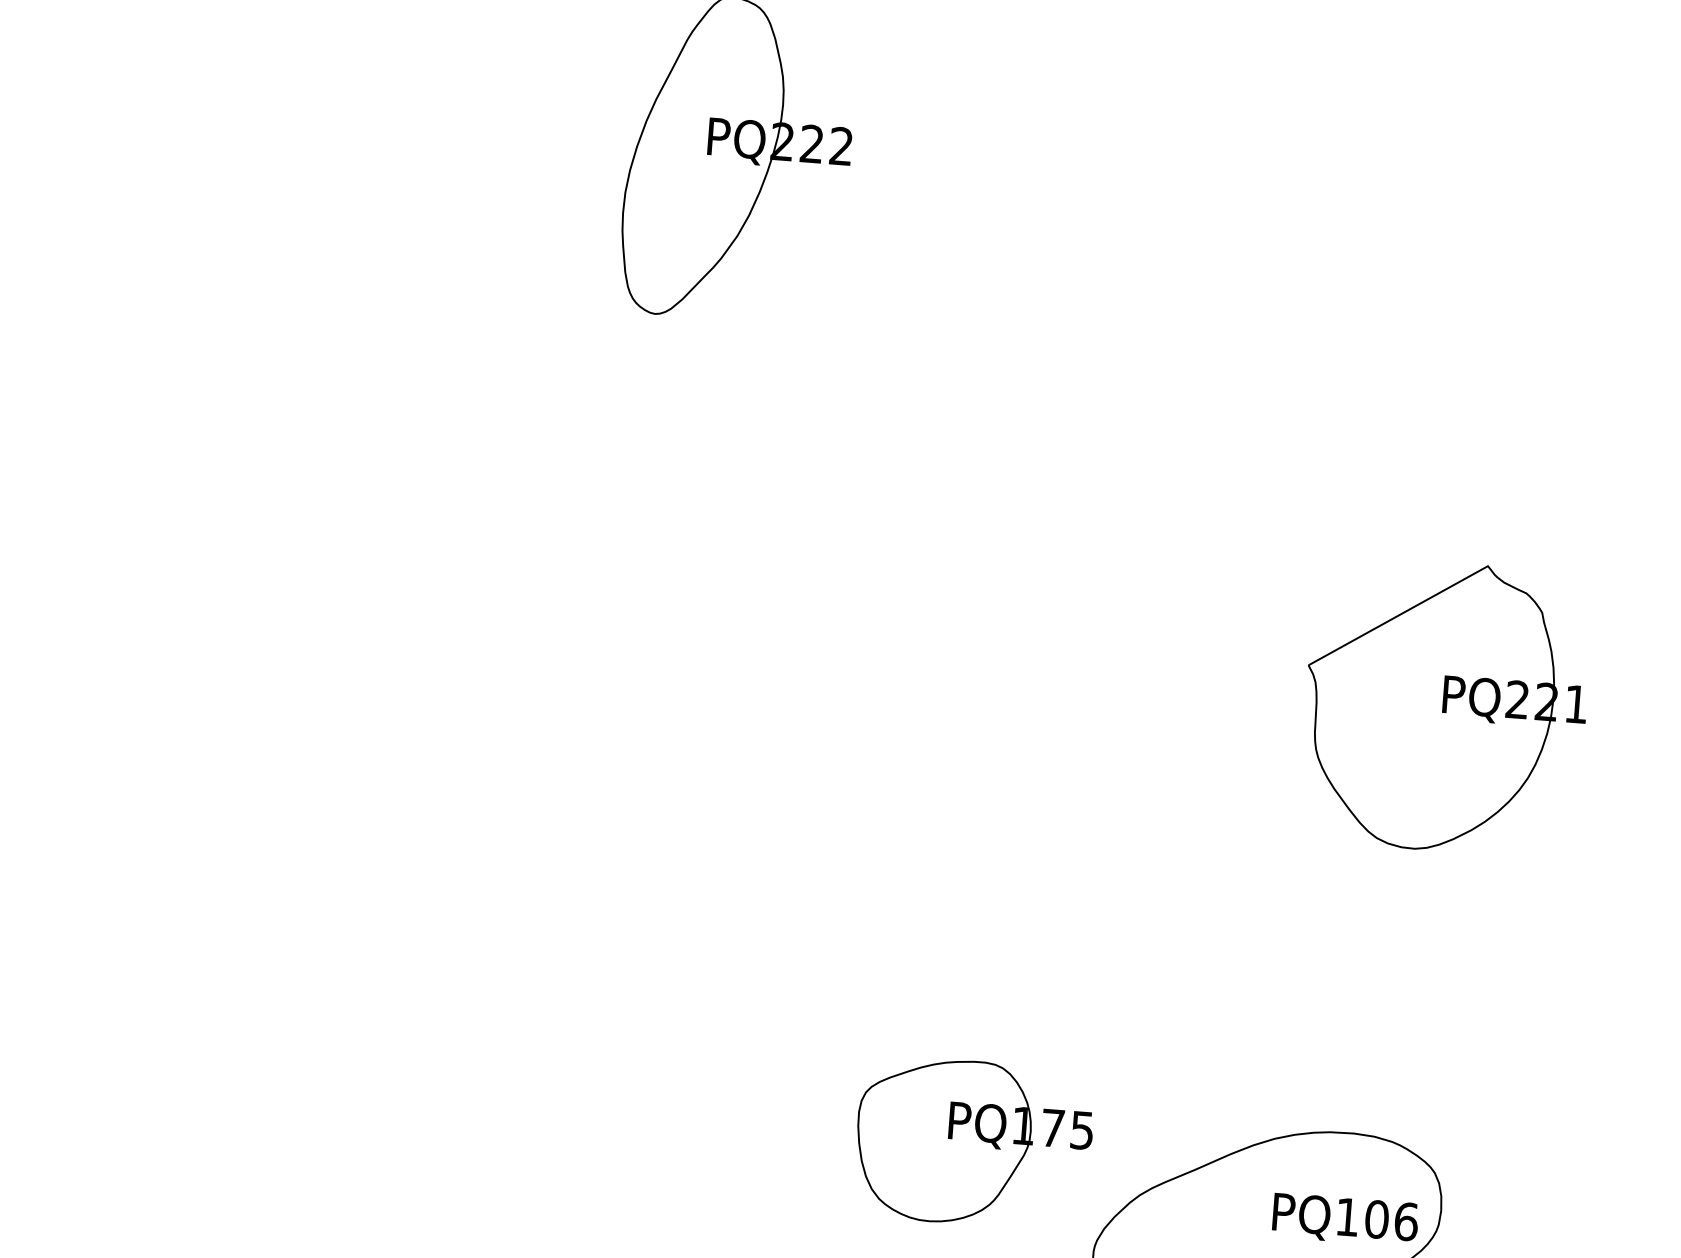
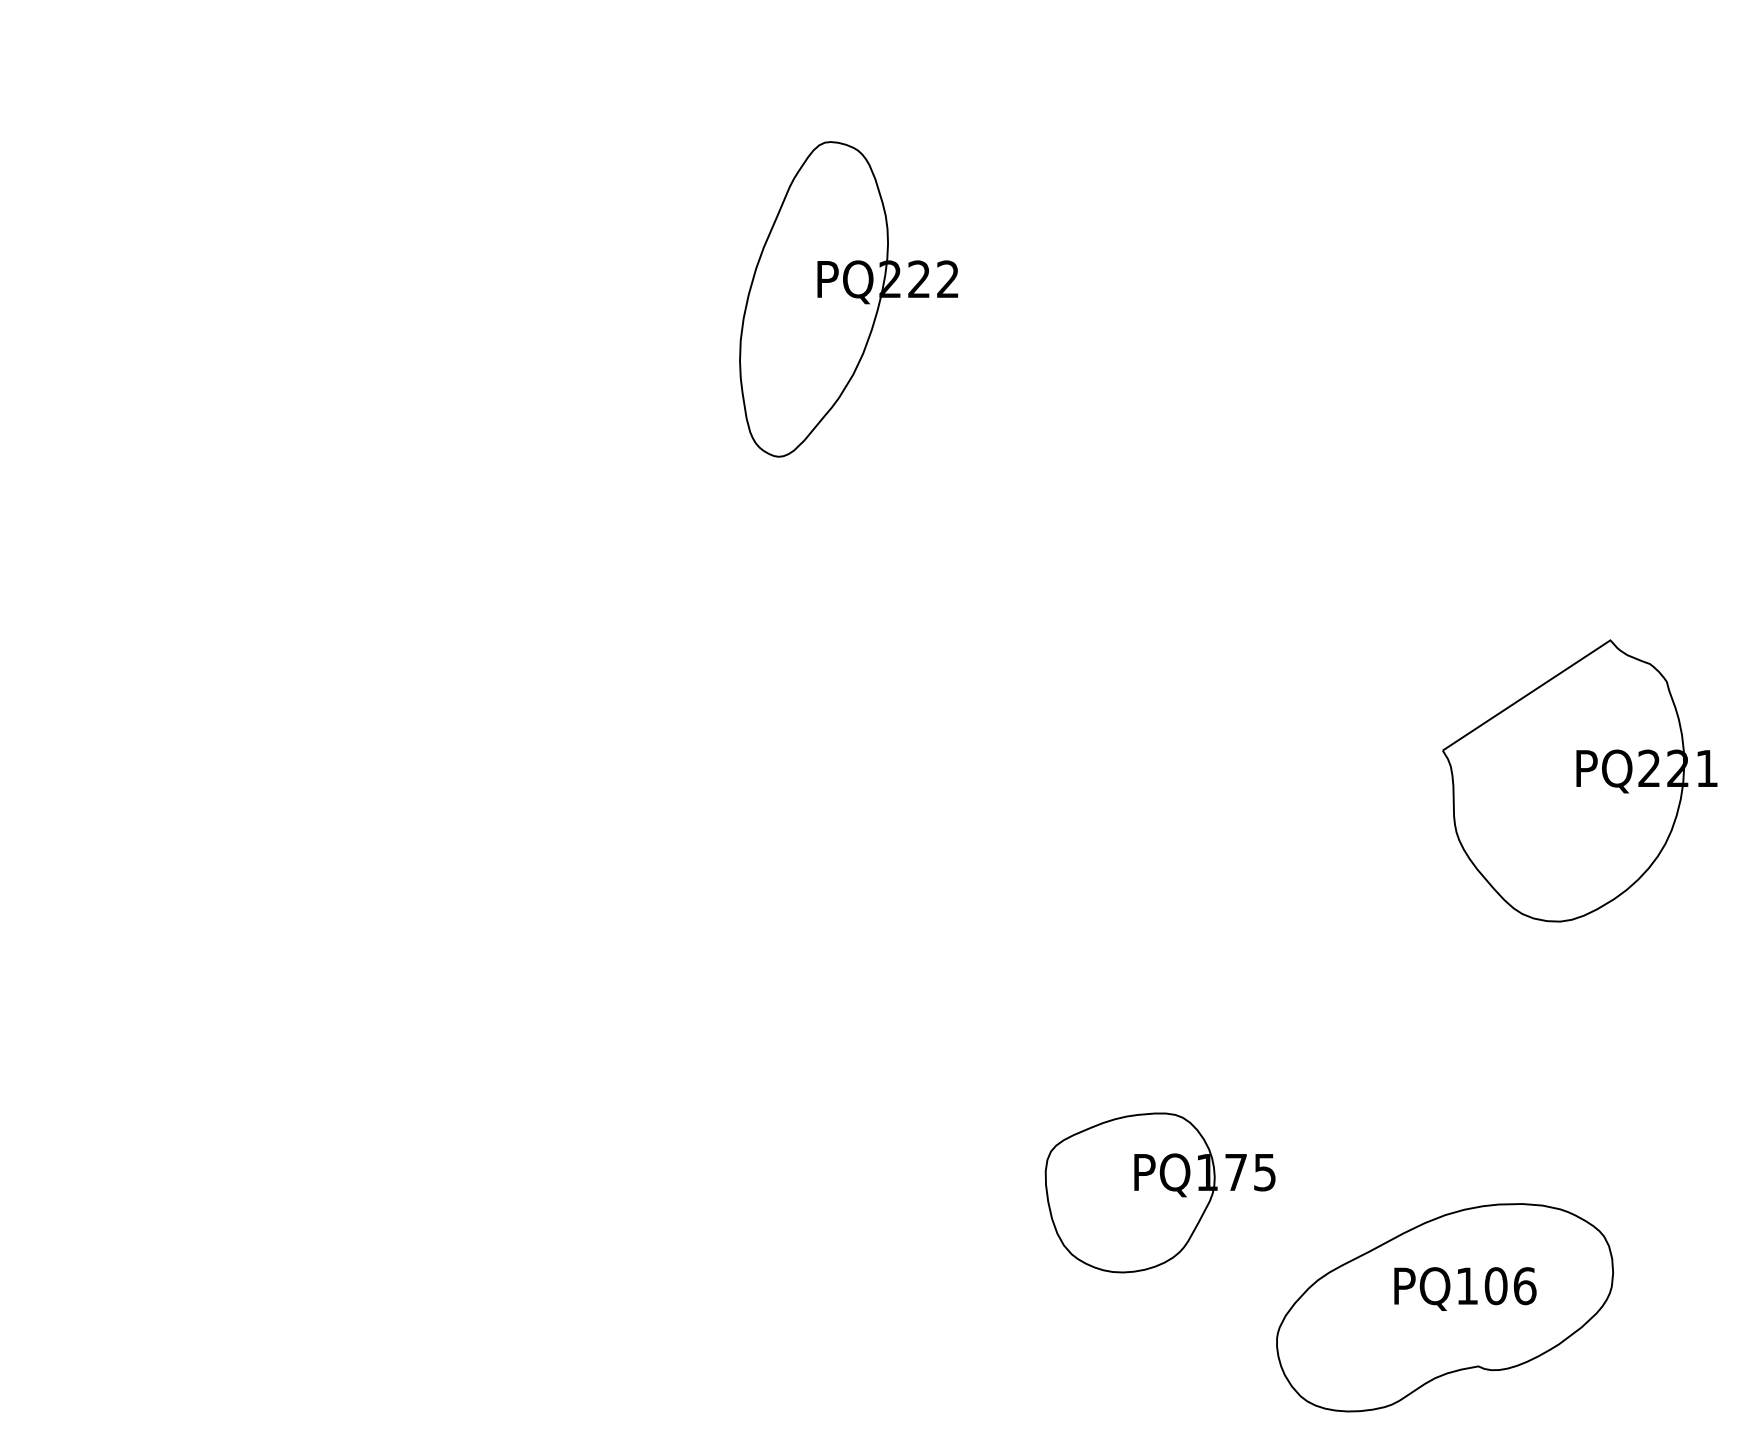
part: (973, 1142) -> (1159, 1192), moved
text: (1345, 1219) -> (1465, 1288), moved

